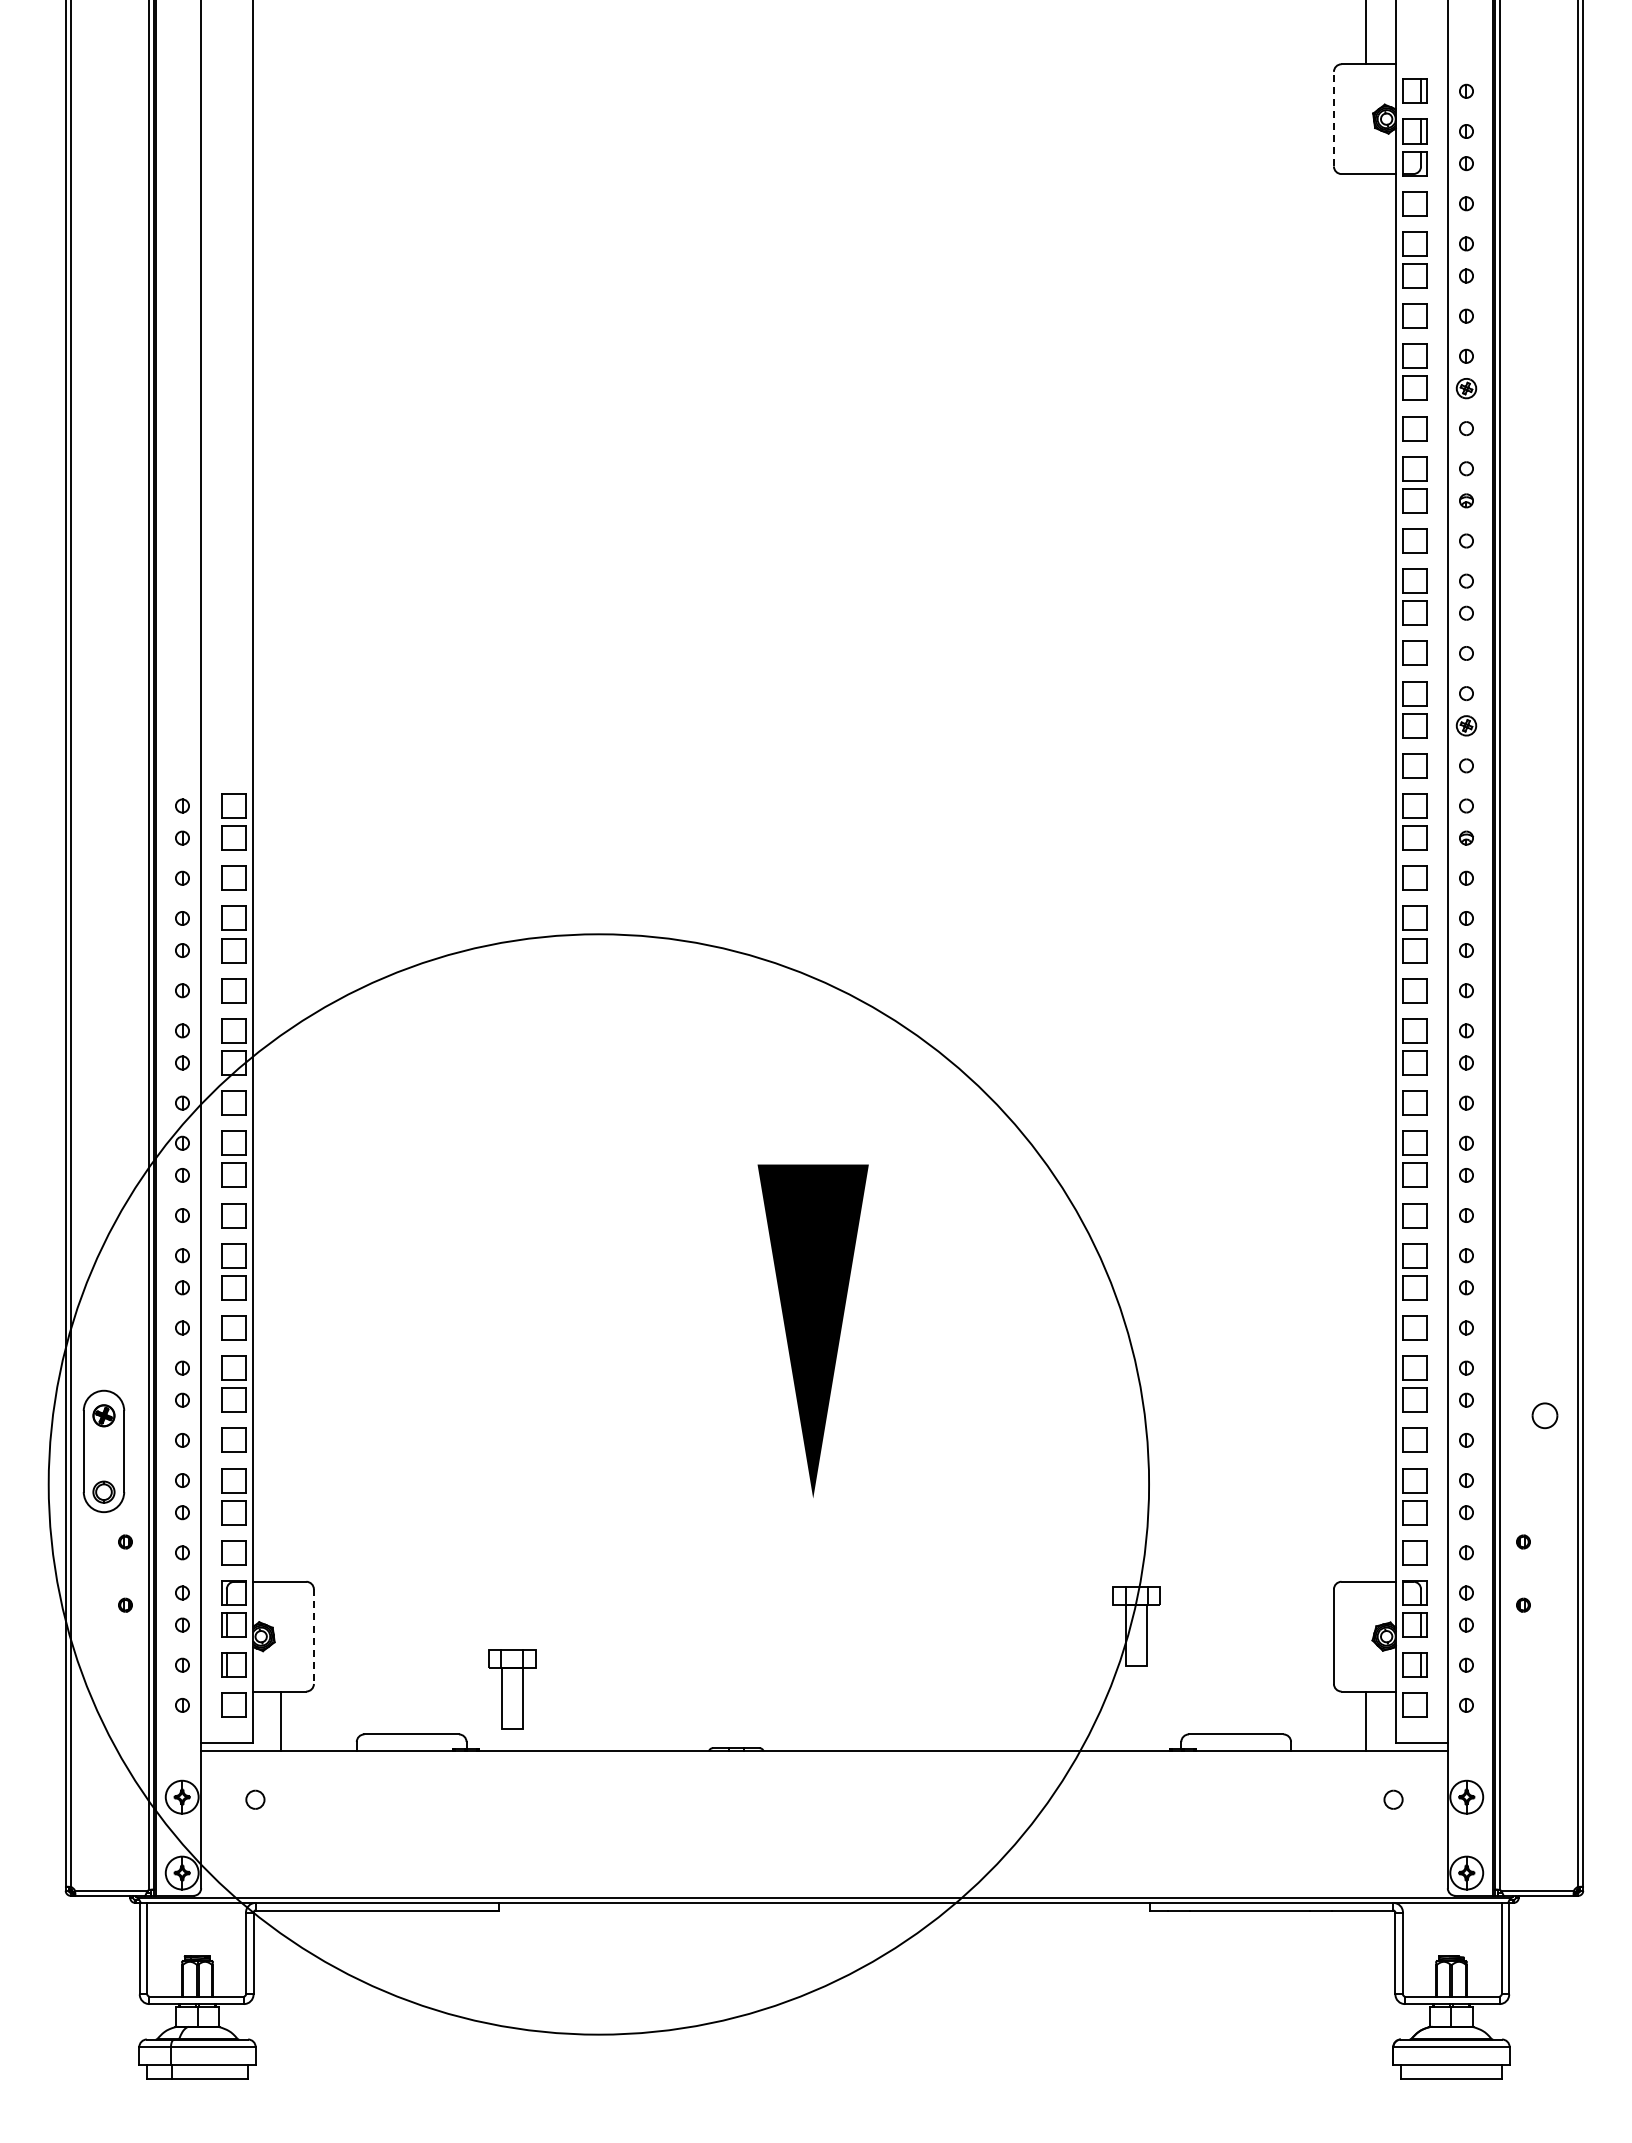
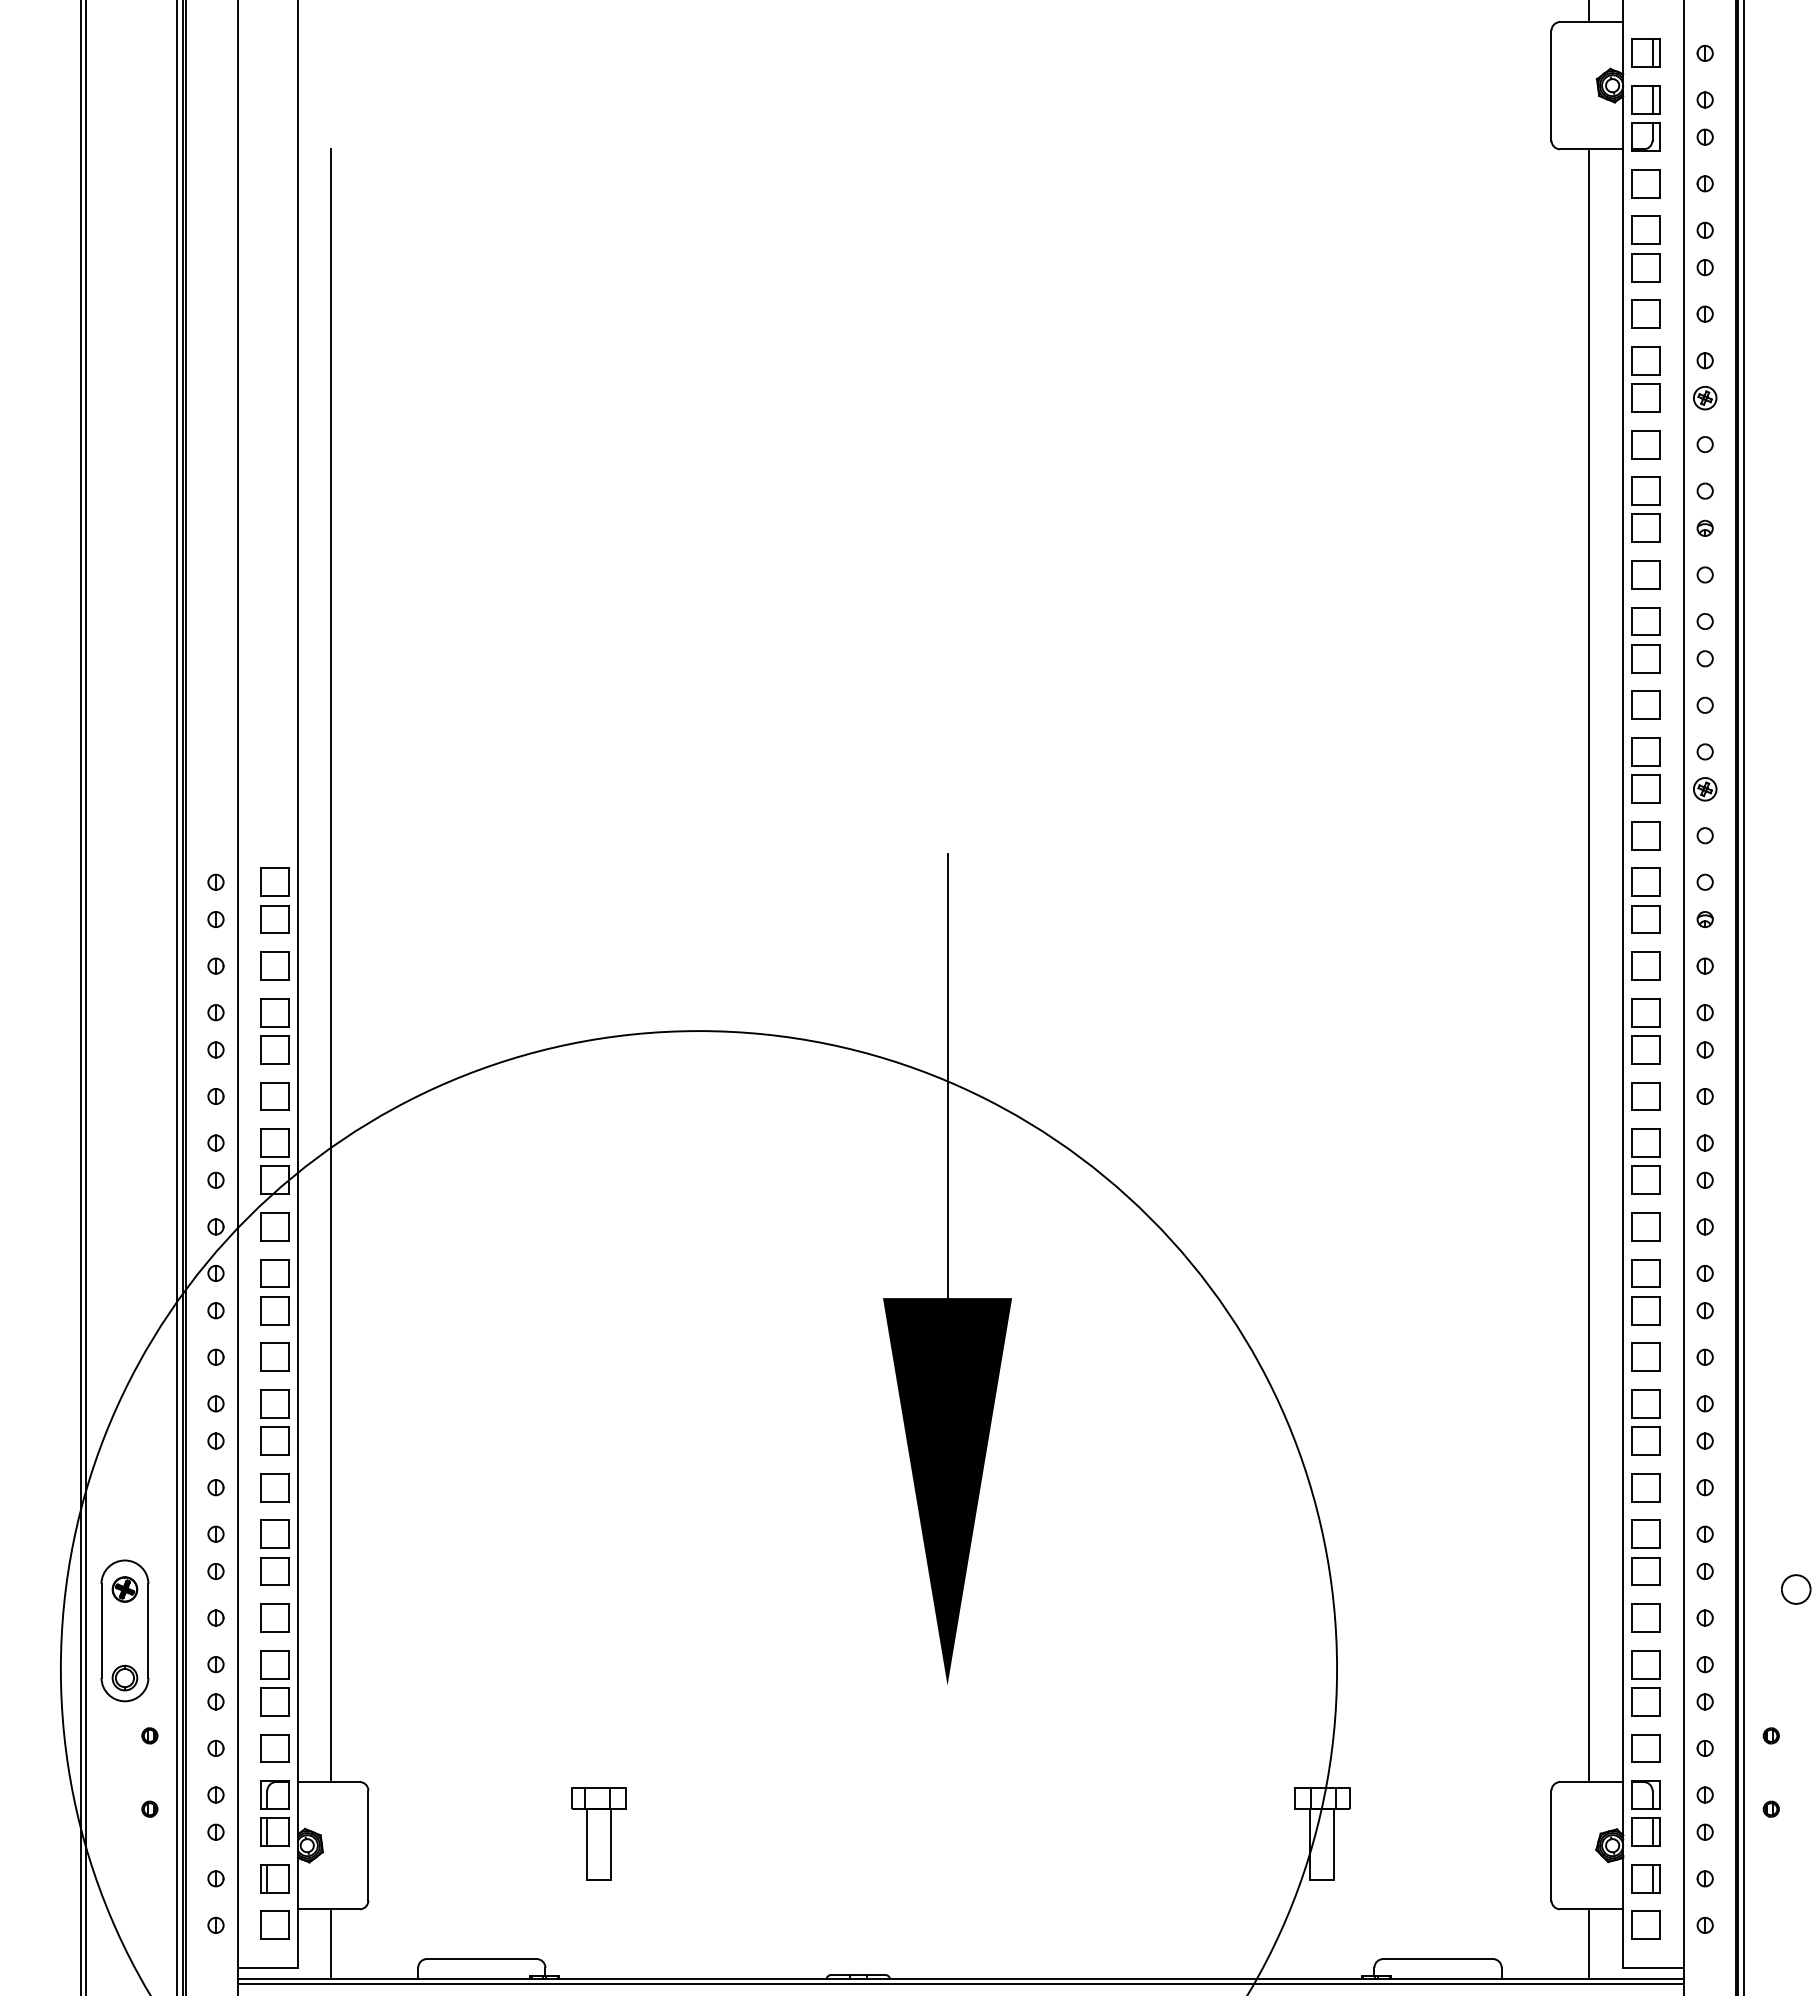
line: (1333, 118) -> (1550, 84), dashed -> solid
line: (281, 877) -> (330, 965), added
line: (1366, 877) -> (1589, 965), added
line: (813, 972) -> (947, 1075), added
line: (313, 1637) -> (367, 1846), dashed -> solid
part: (512, 1689) -> (598, 1833), moved
line: (824, 1756) -> (960, 1984), added

